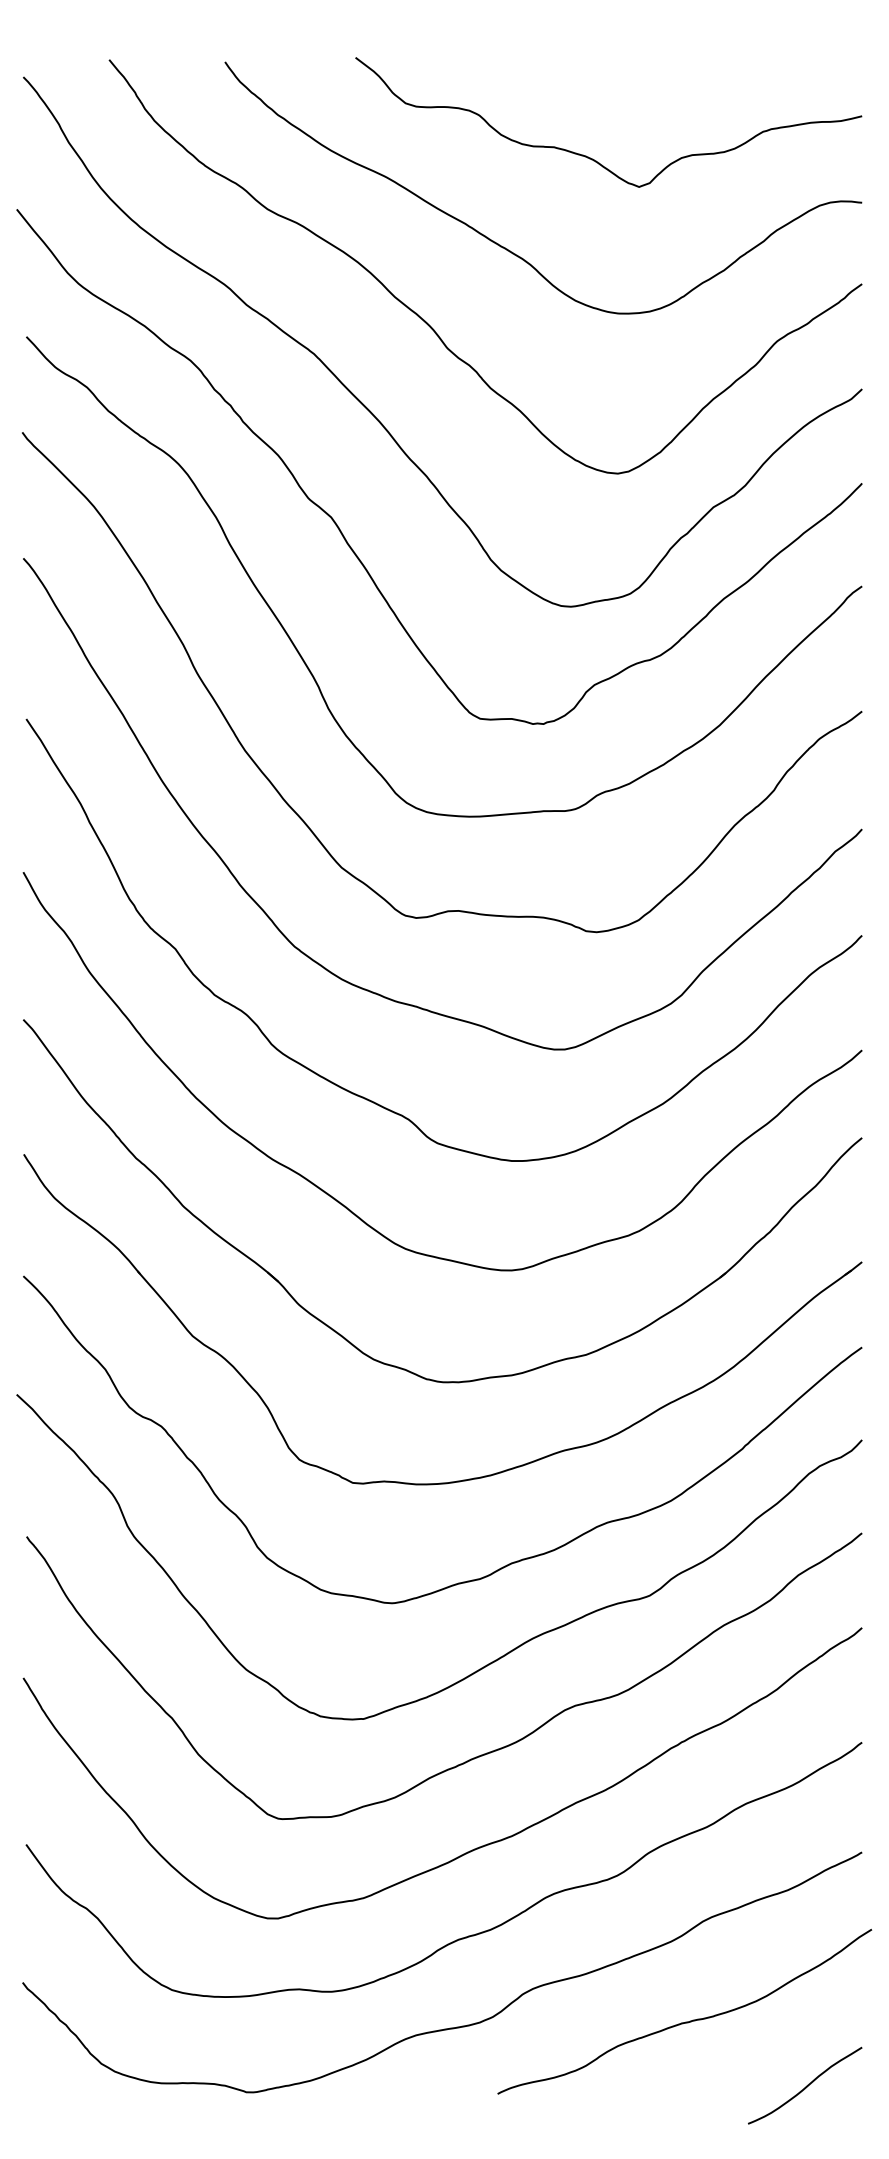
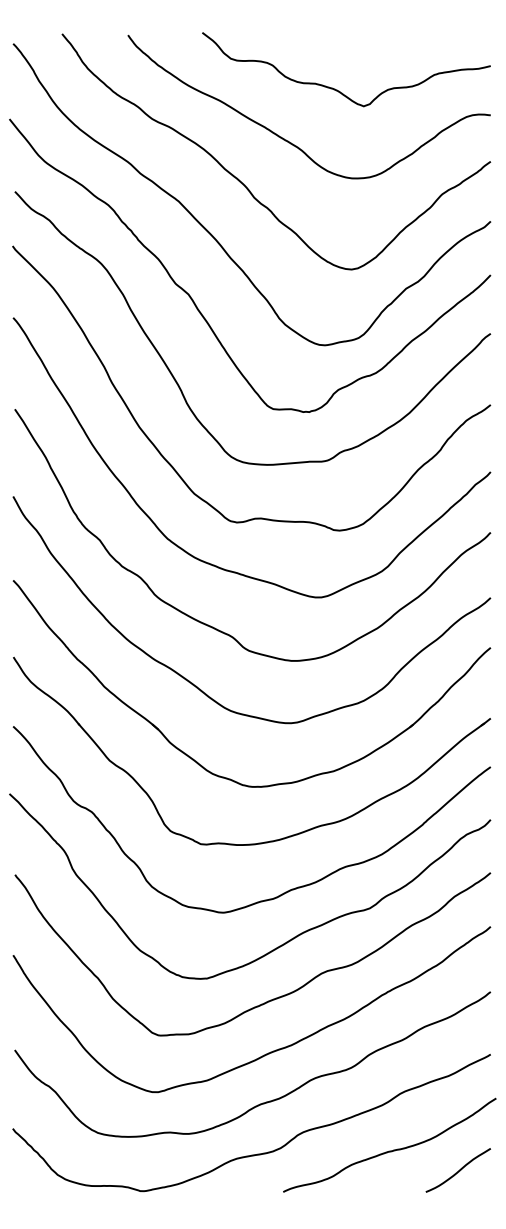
curve: (805, 2085) -> (458, 1170), moved

